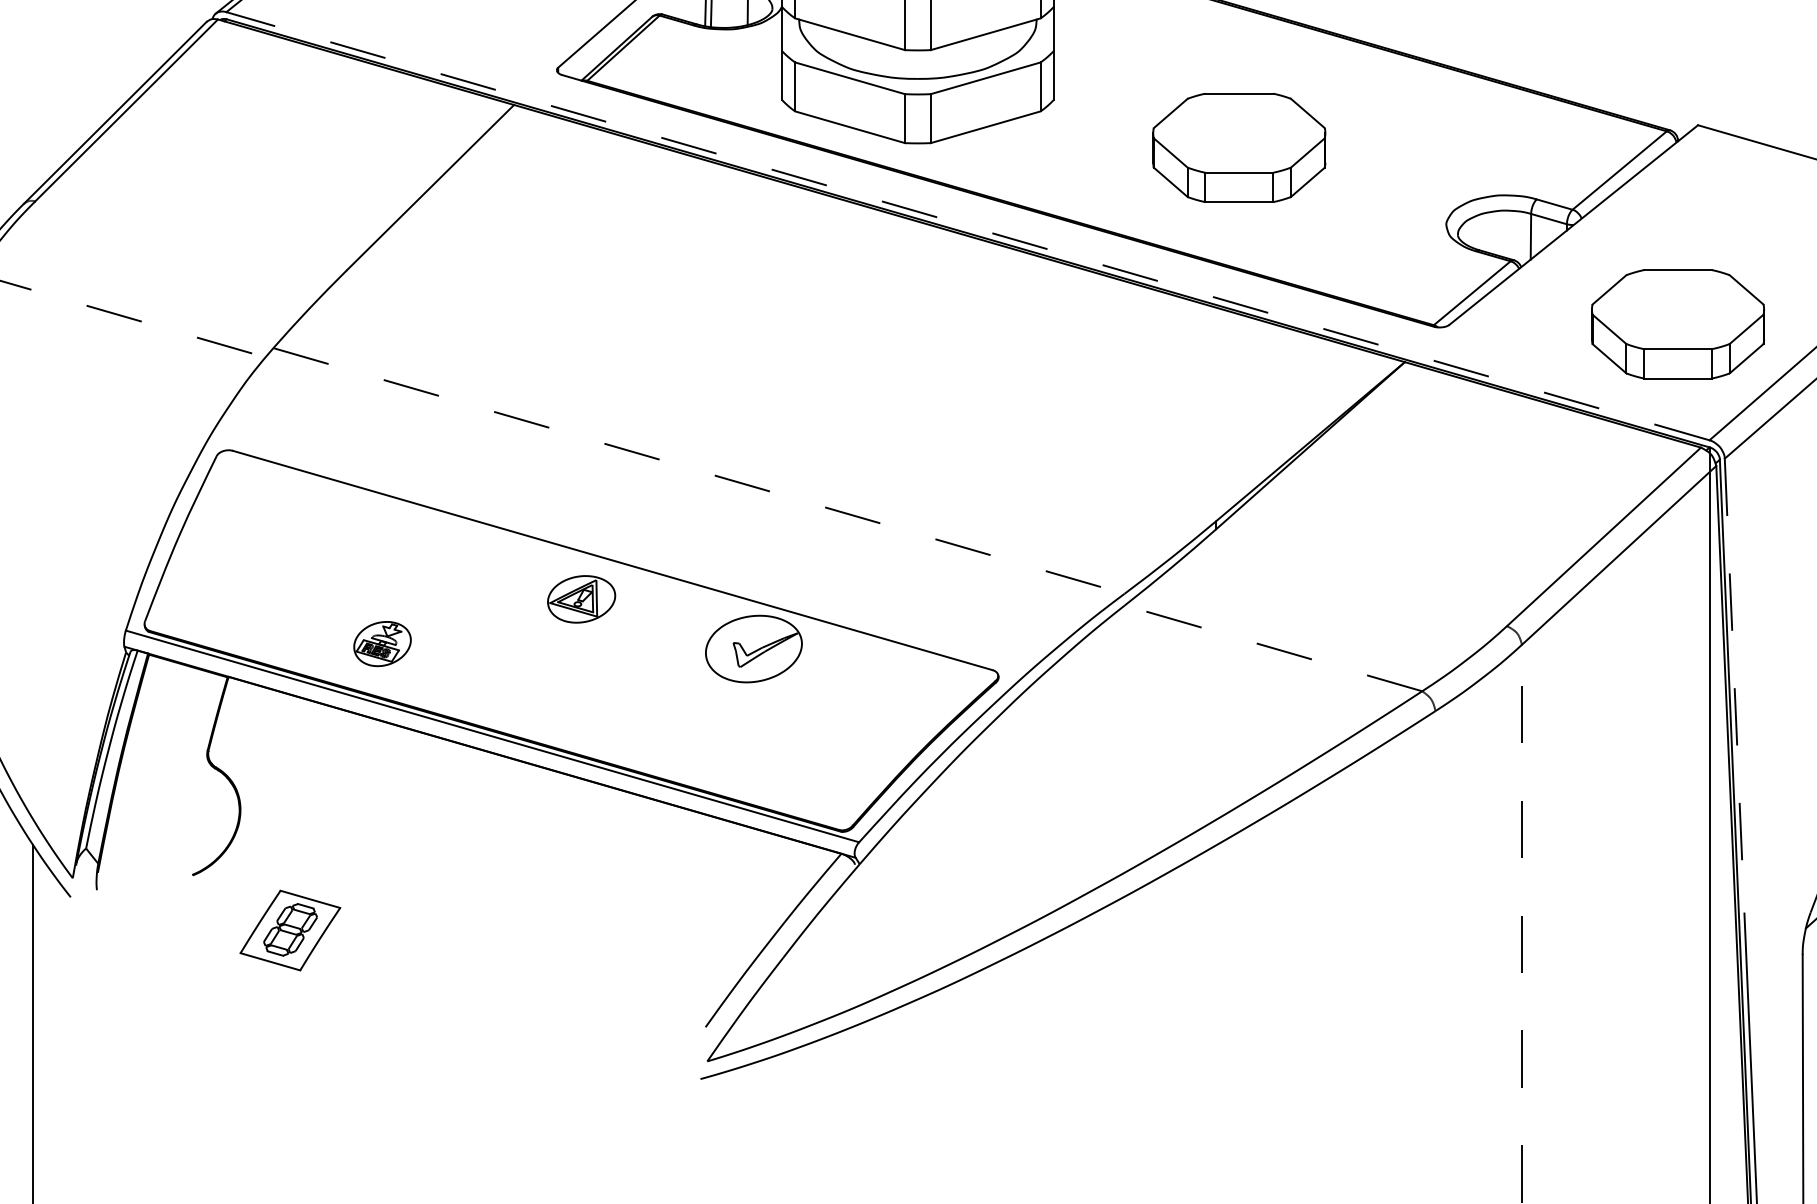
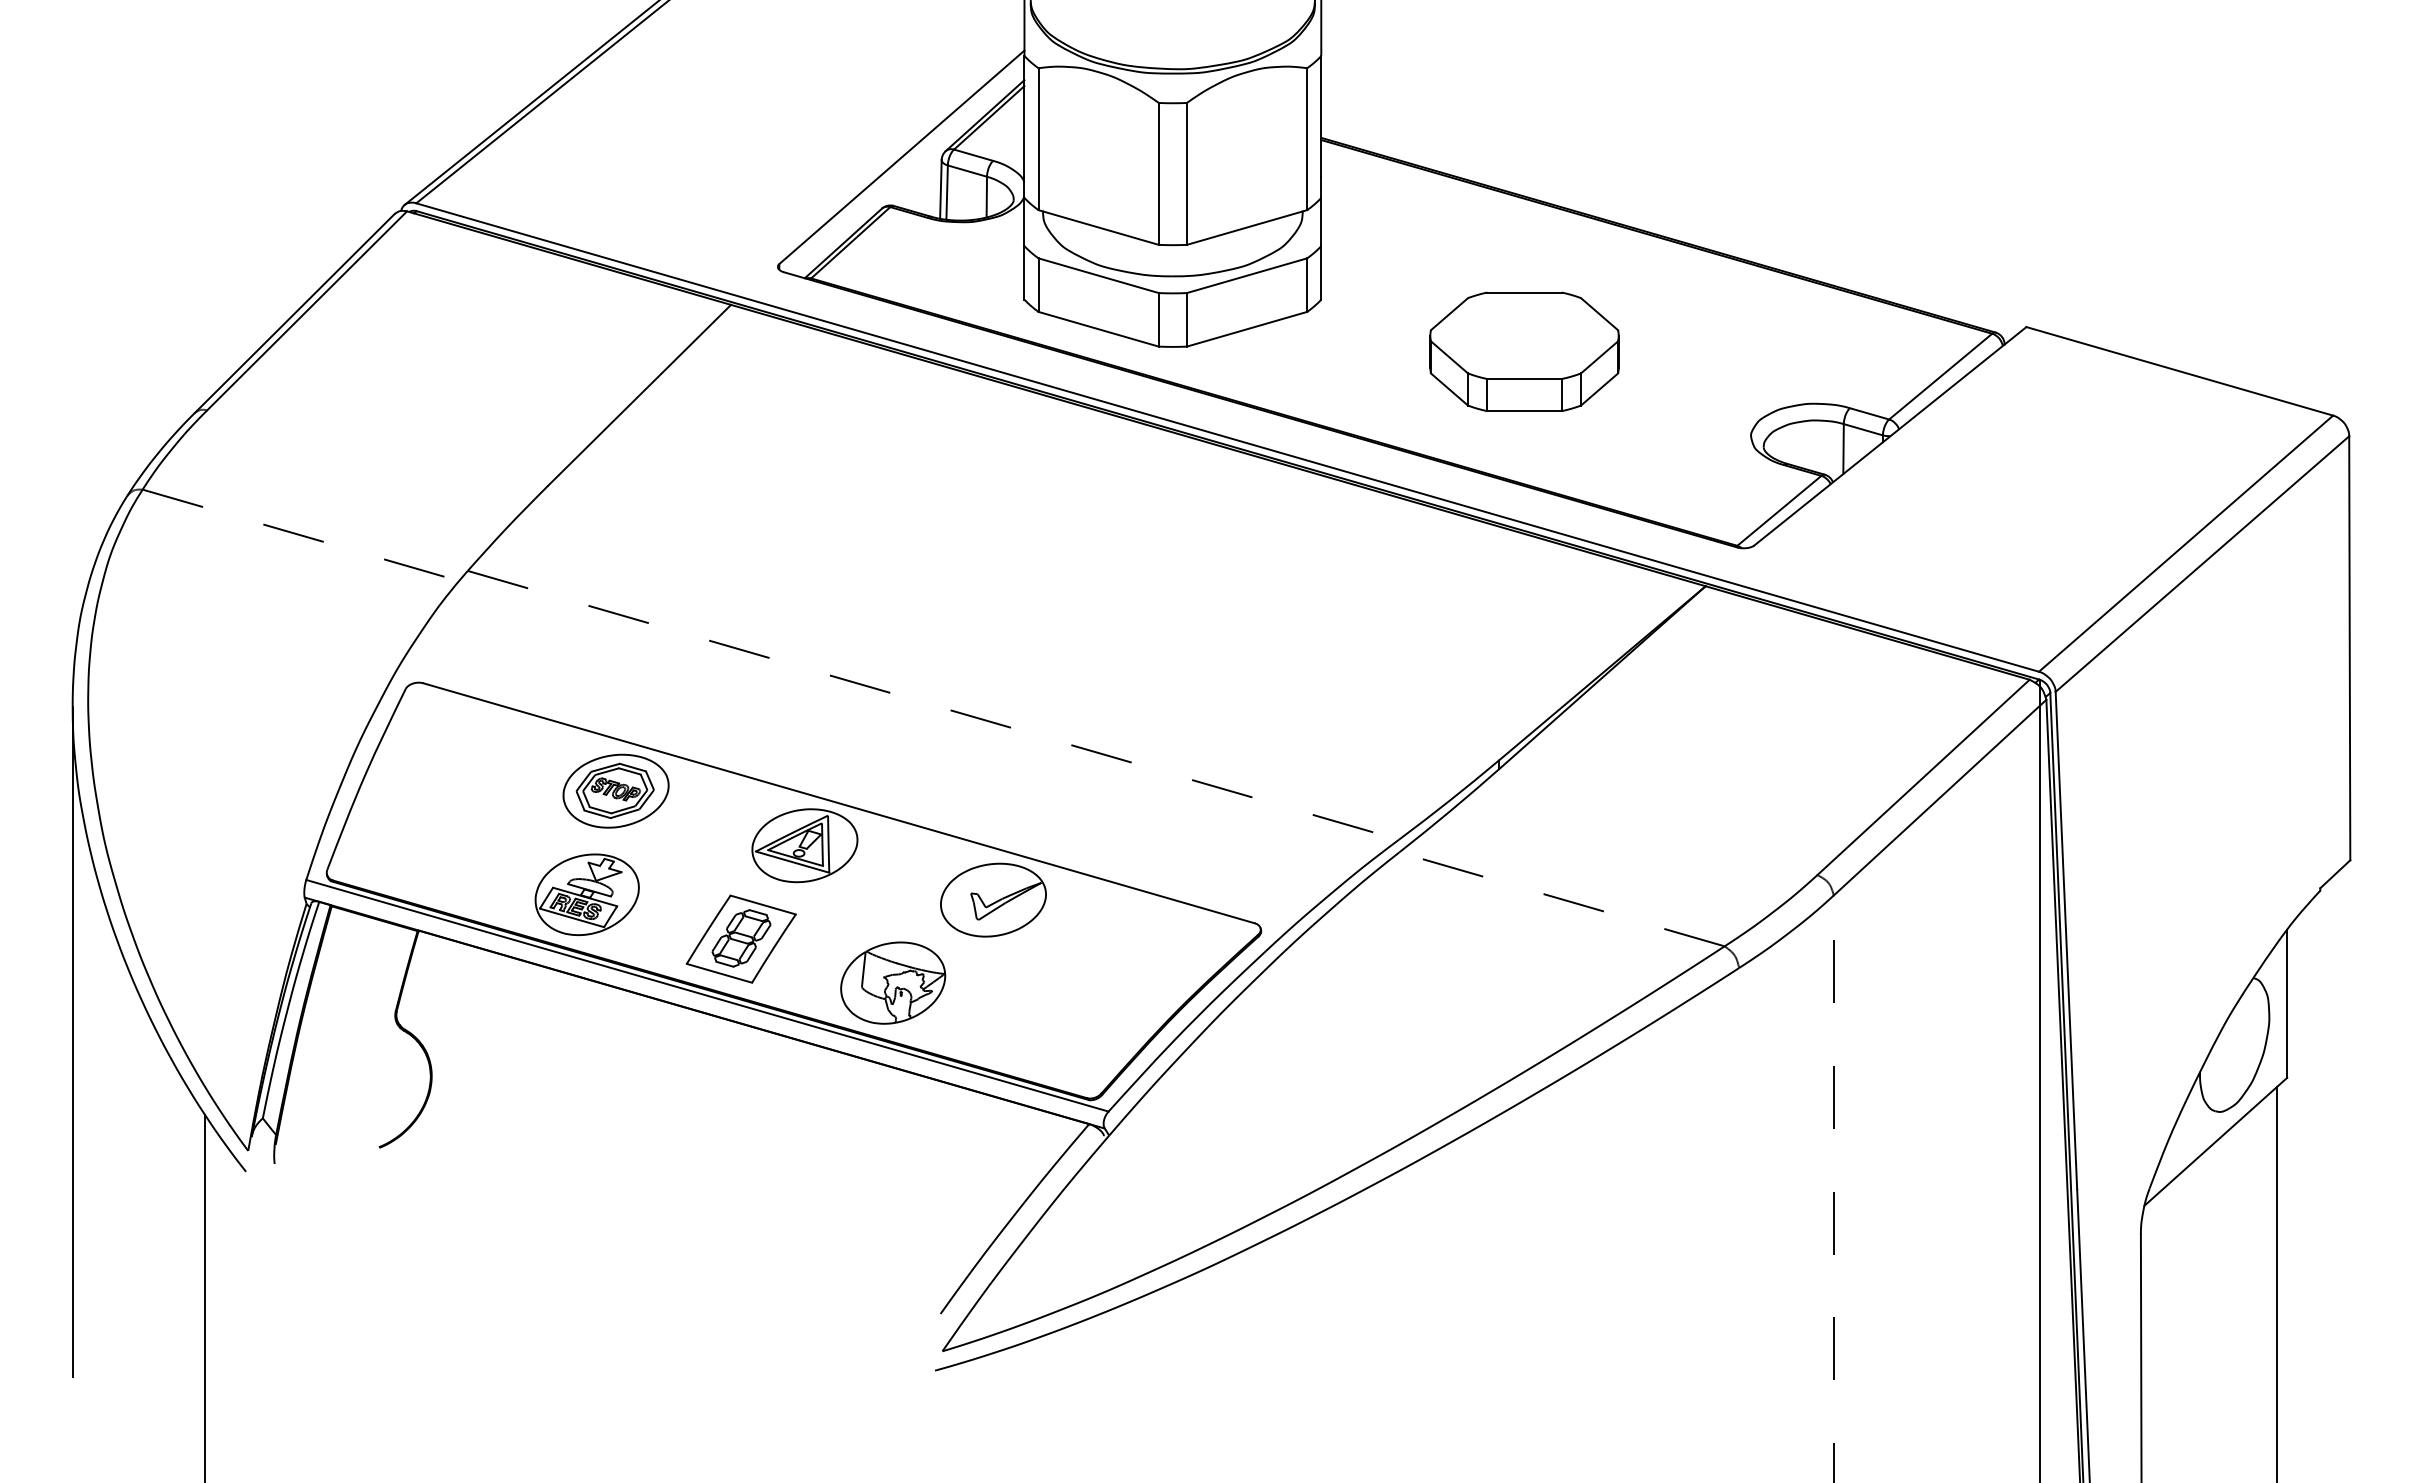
line: (967, 226) -> (1227, 437), dashed -> solid
part: (1678, 323) -> (2004, 544), removed
part: (408, 548) -> (615, 790), added
part: (581, 599) -> (804, 845), size x1.43
part: (381, 643) -> (586, 894), size x1.67
line: (1734, 686) -> (2066, 941), dashed -> solid
part: (662, 724) -> (893, 982), added
part: (289, 929) -> (740, 938), moved

